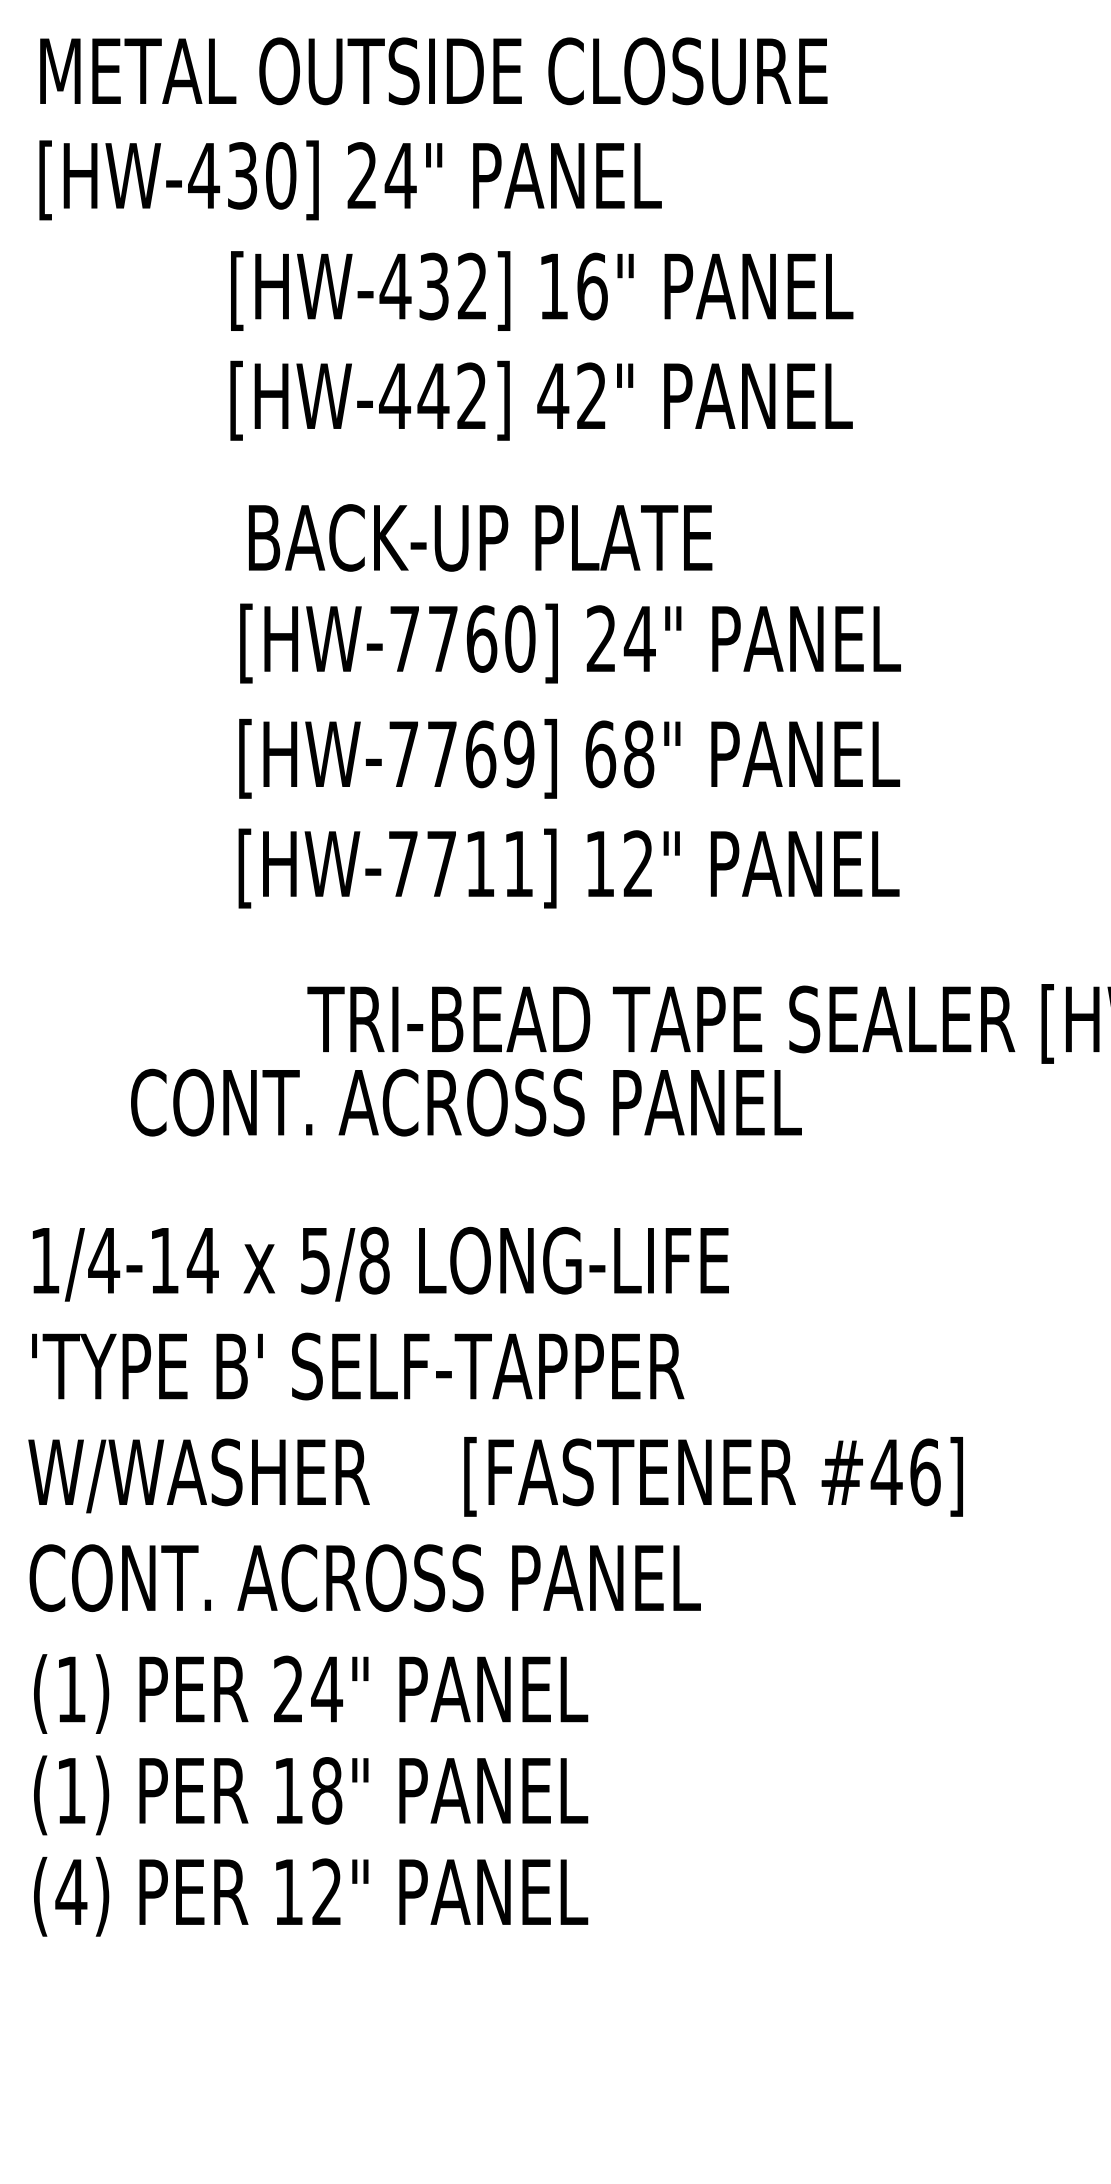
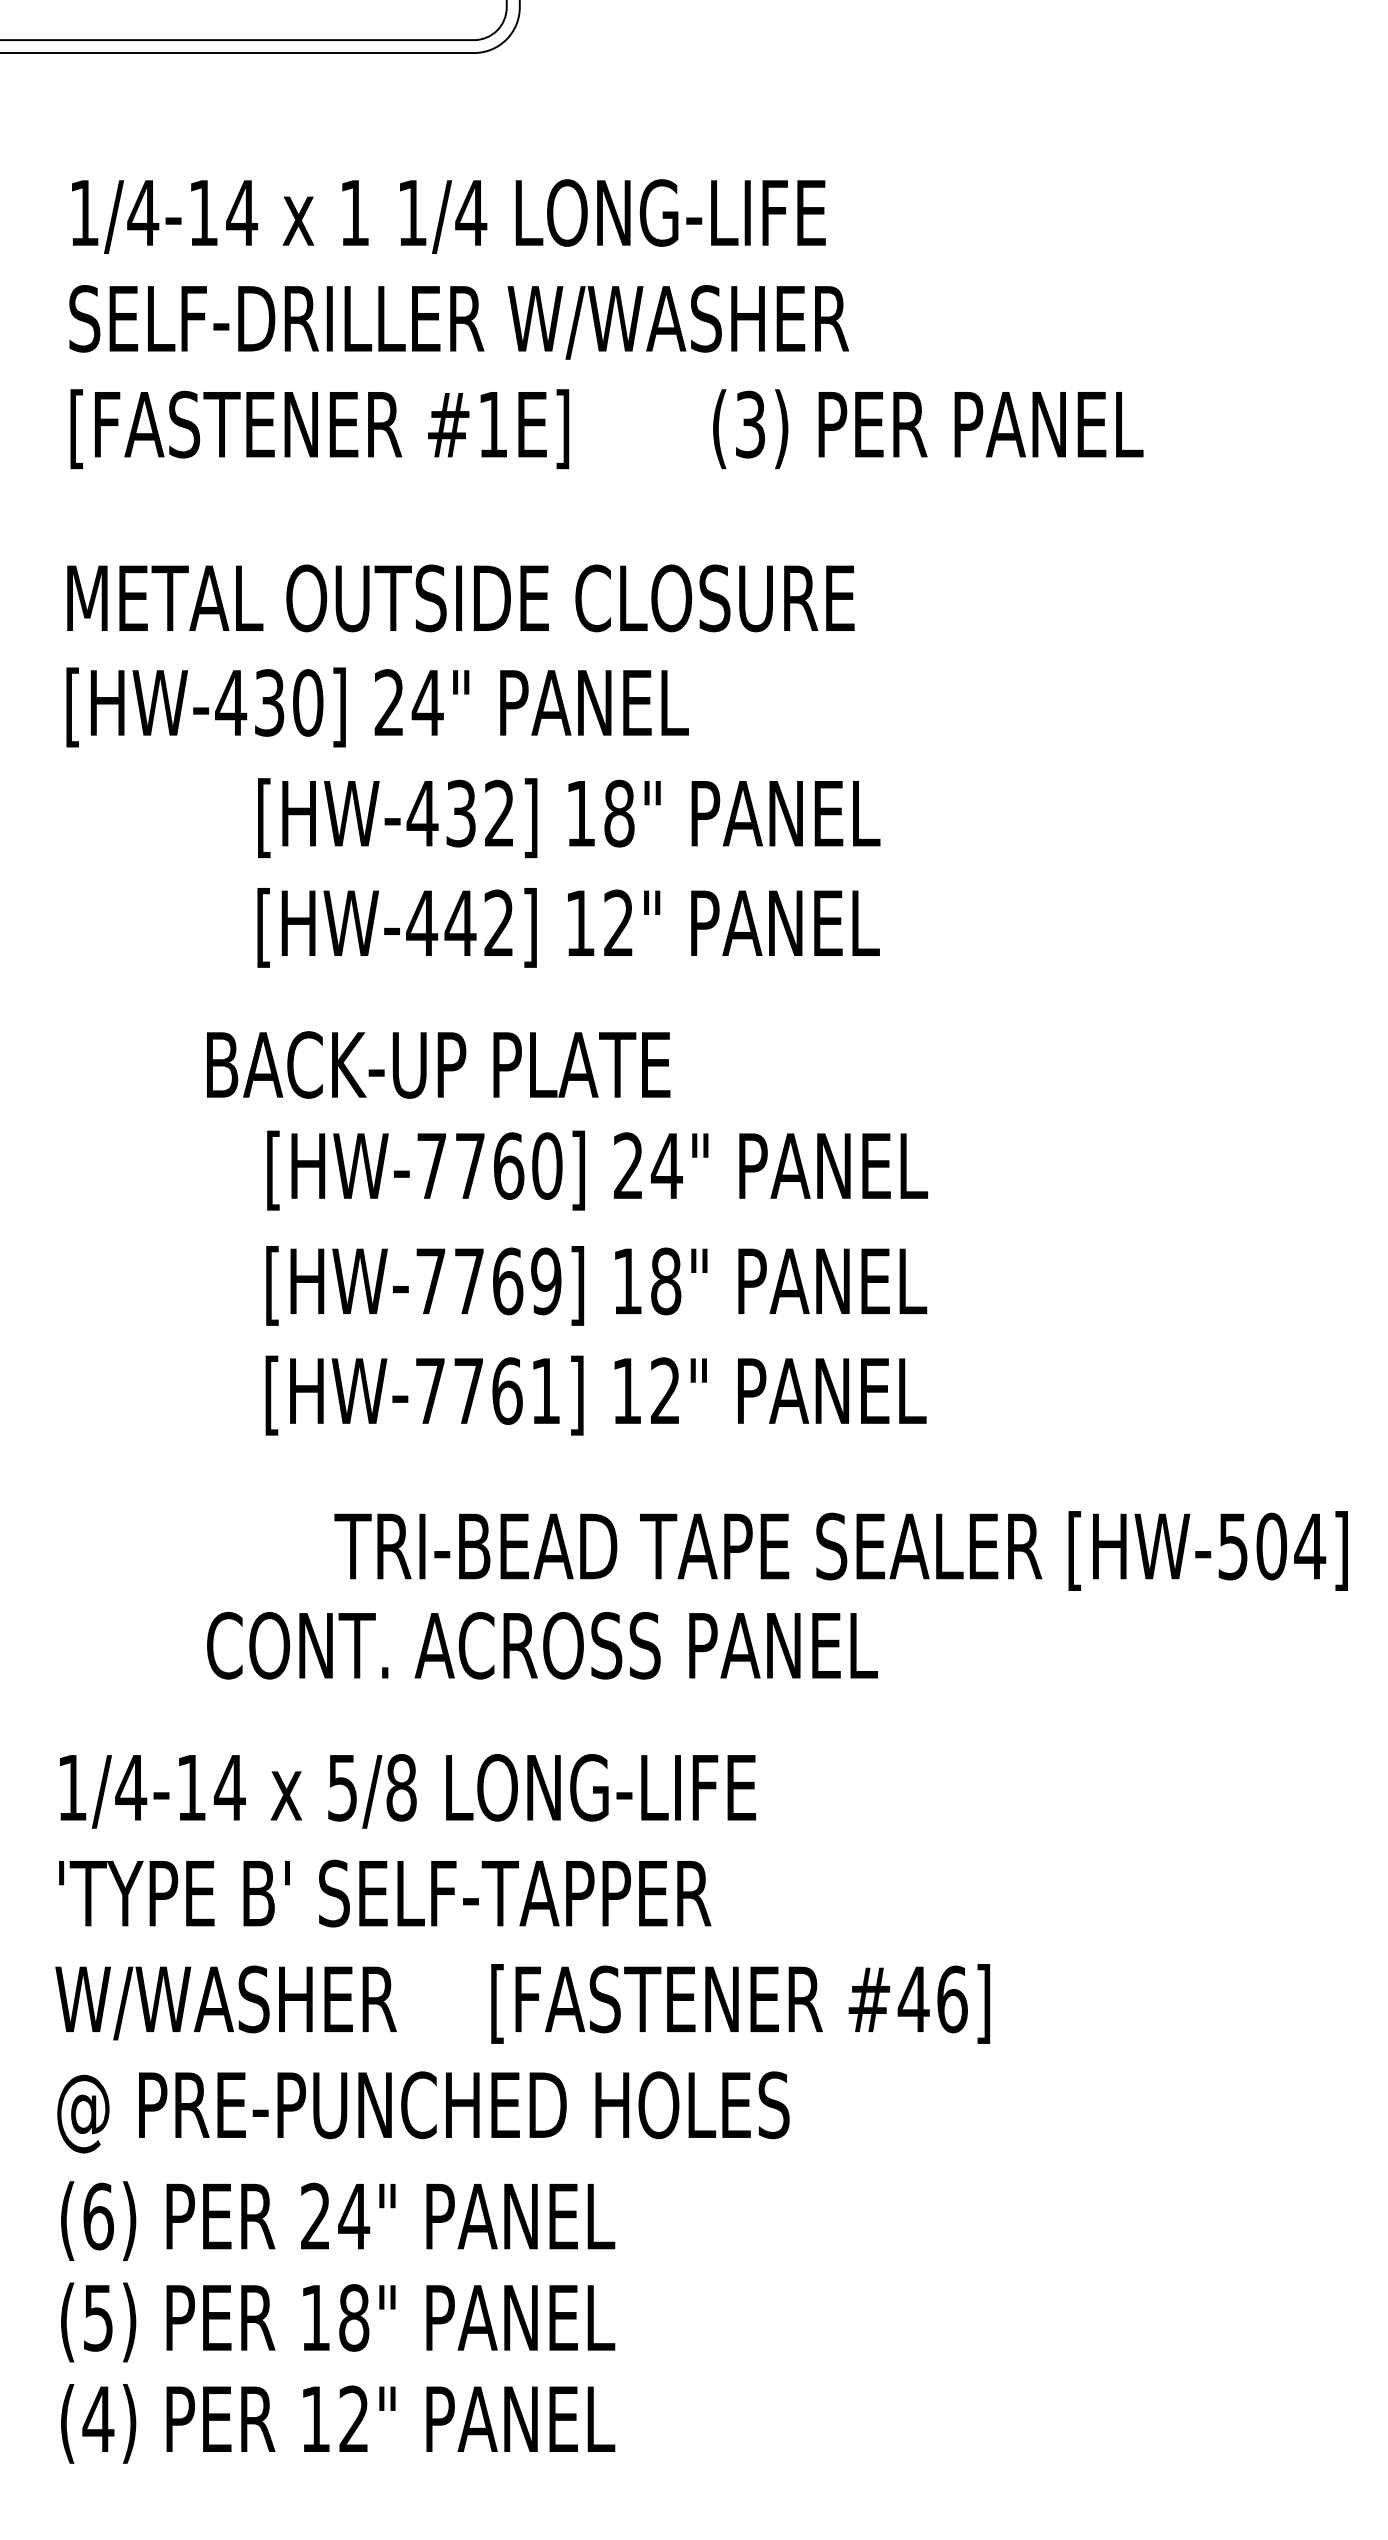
text: (592, 286) -> (619, 813), 16" -> 18"
text: (553, 395) -> (580, 922), 42" -> 12"
text: (480, 537) -> (438, 1064), moved
text: (600, 754) -> (627, 1281), 68" -> 18"
text: (480, 863) -> (507, 1390), [HW-7711] -> [HW-7761]
text: (466, 1102) -> (542, 1645), moved
text: (395, 1585) -> (422, 2112), CONT. ACROSS PANEL -> @ PRE-PUNCHED HOLES
text: (71, 1689) -> (98, 2216), (1) -> (6)
text: (71, 1791) -> (98, 2318), (1) -> (5)

